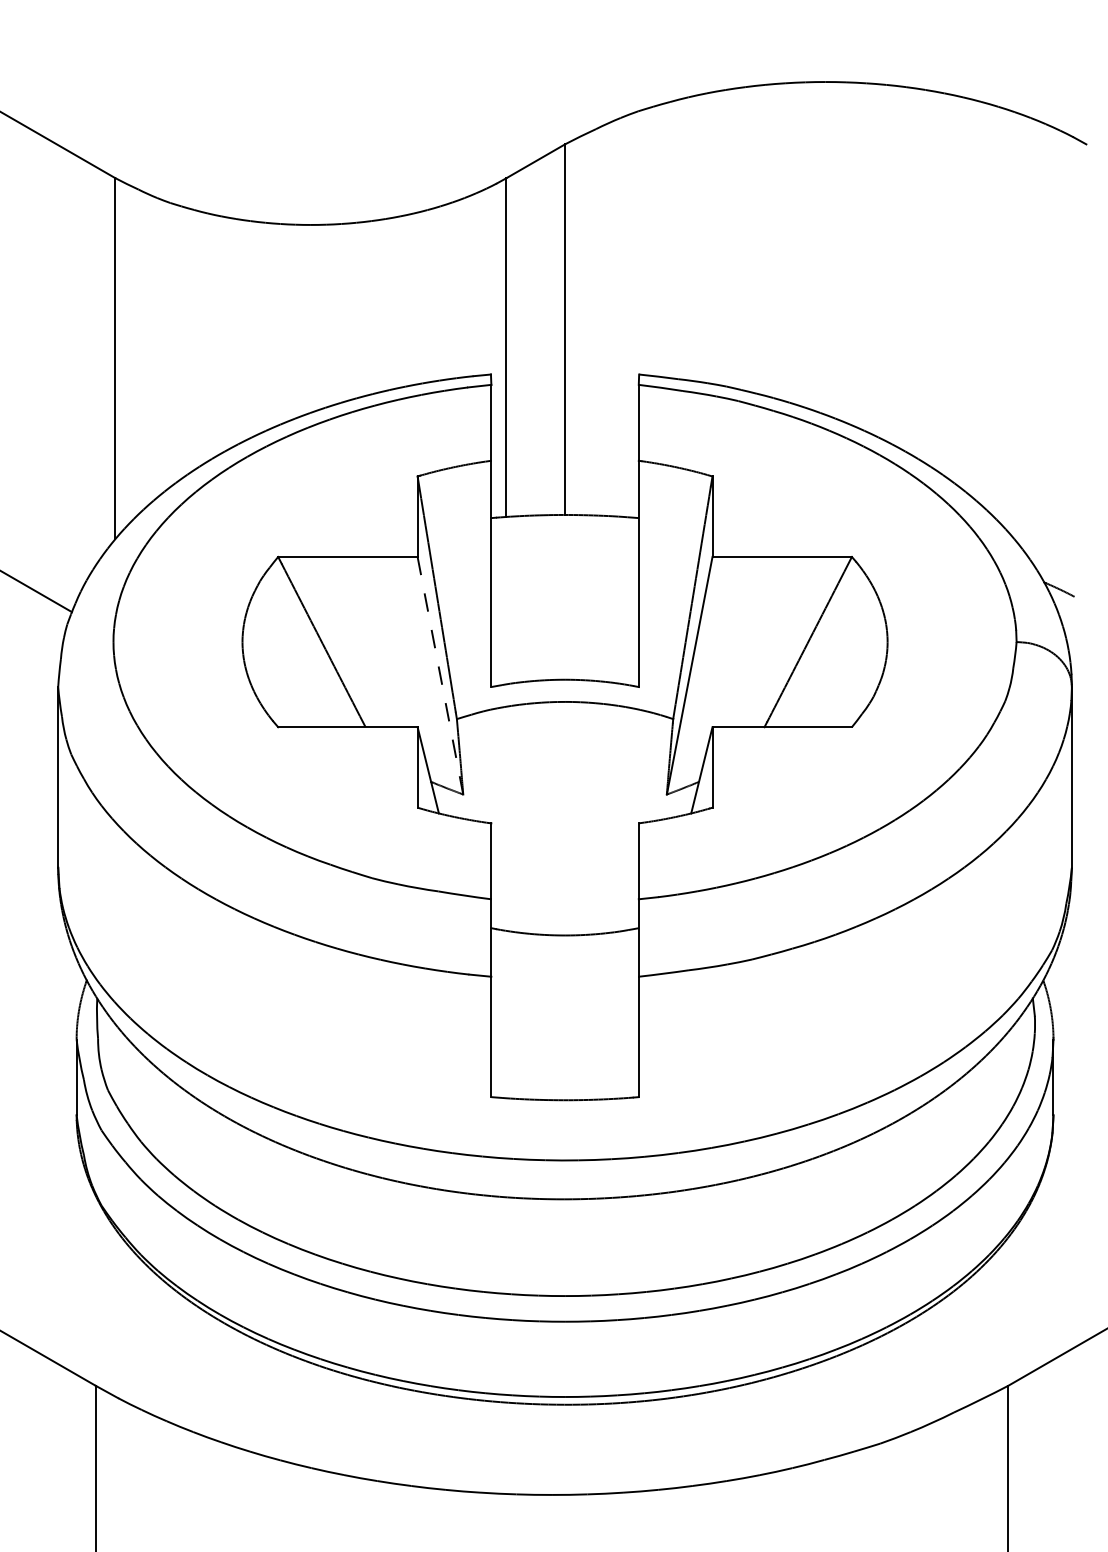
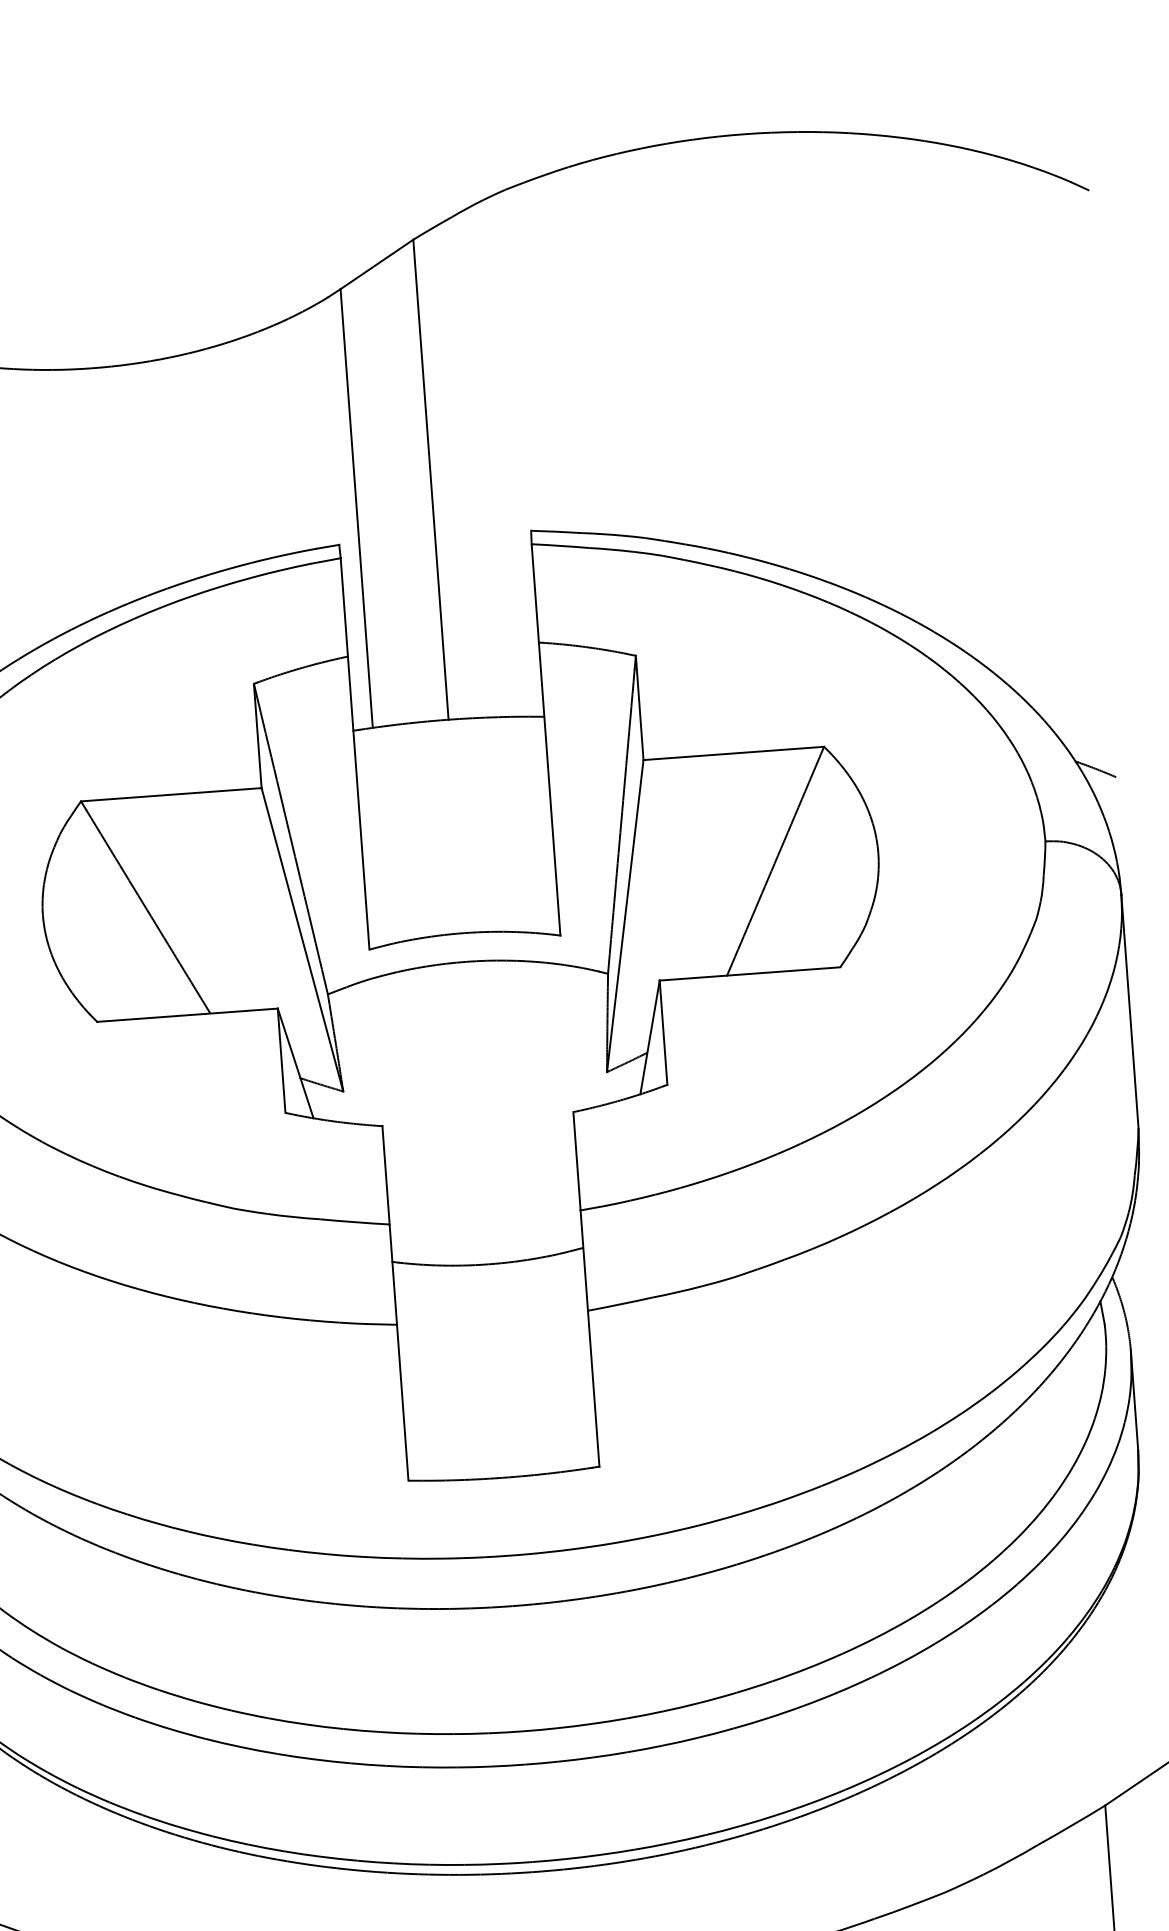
line: (440, 675) -> (302, 939), dashed -> solid

